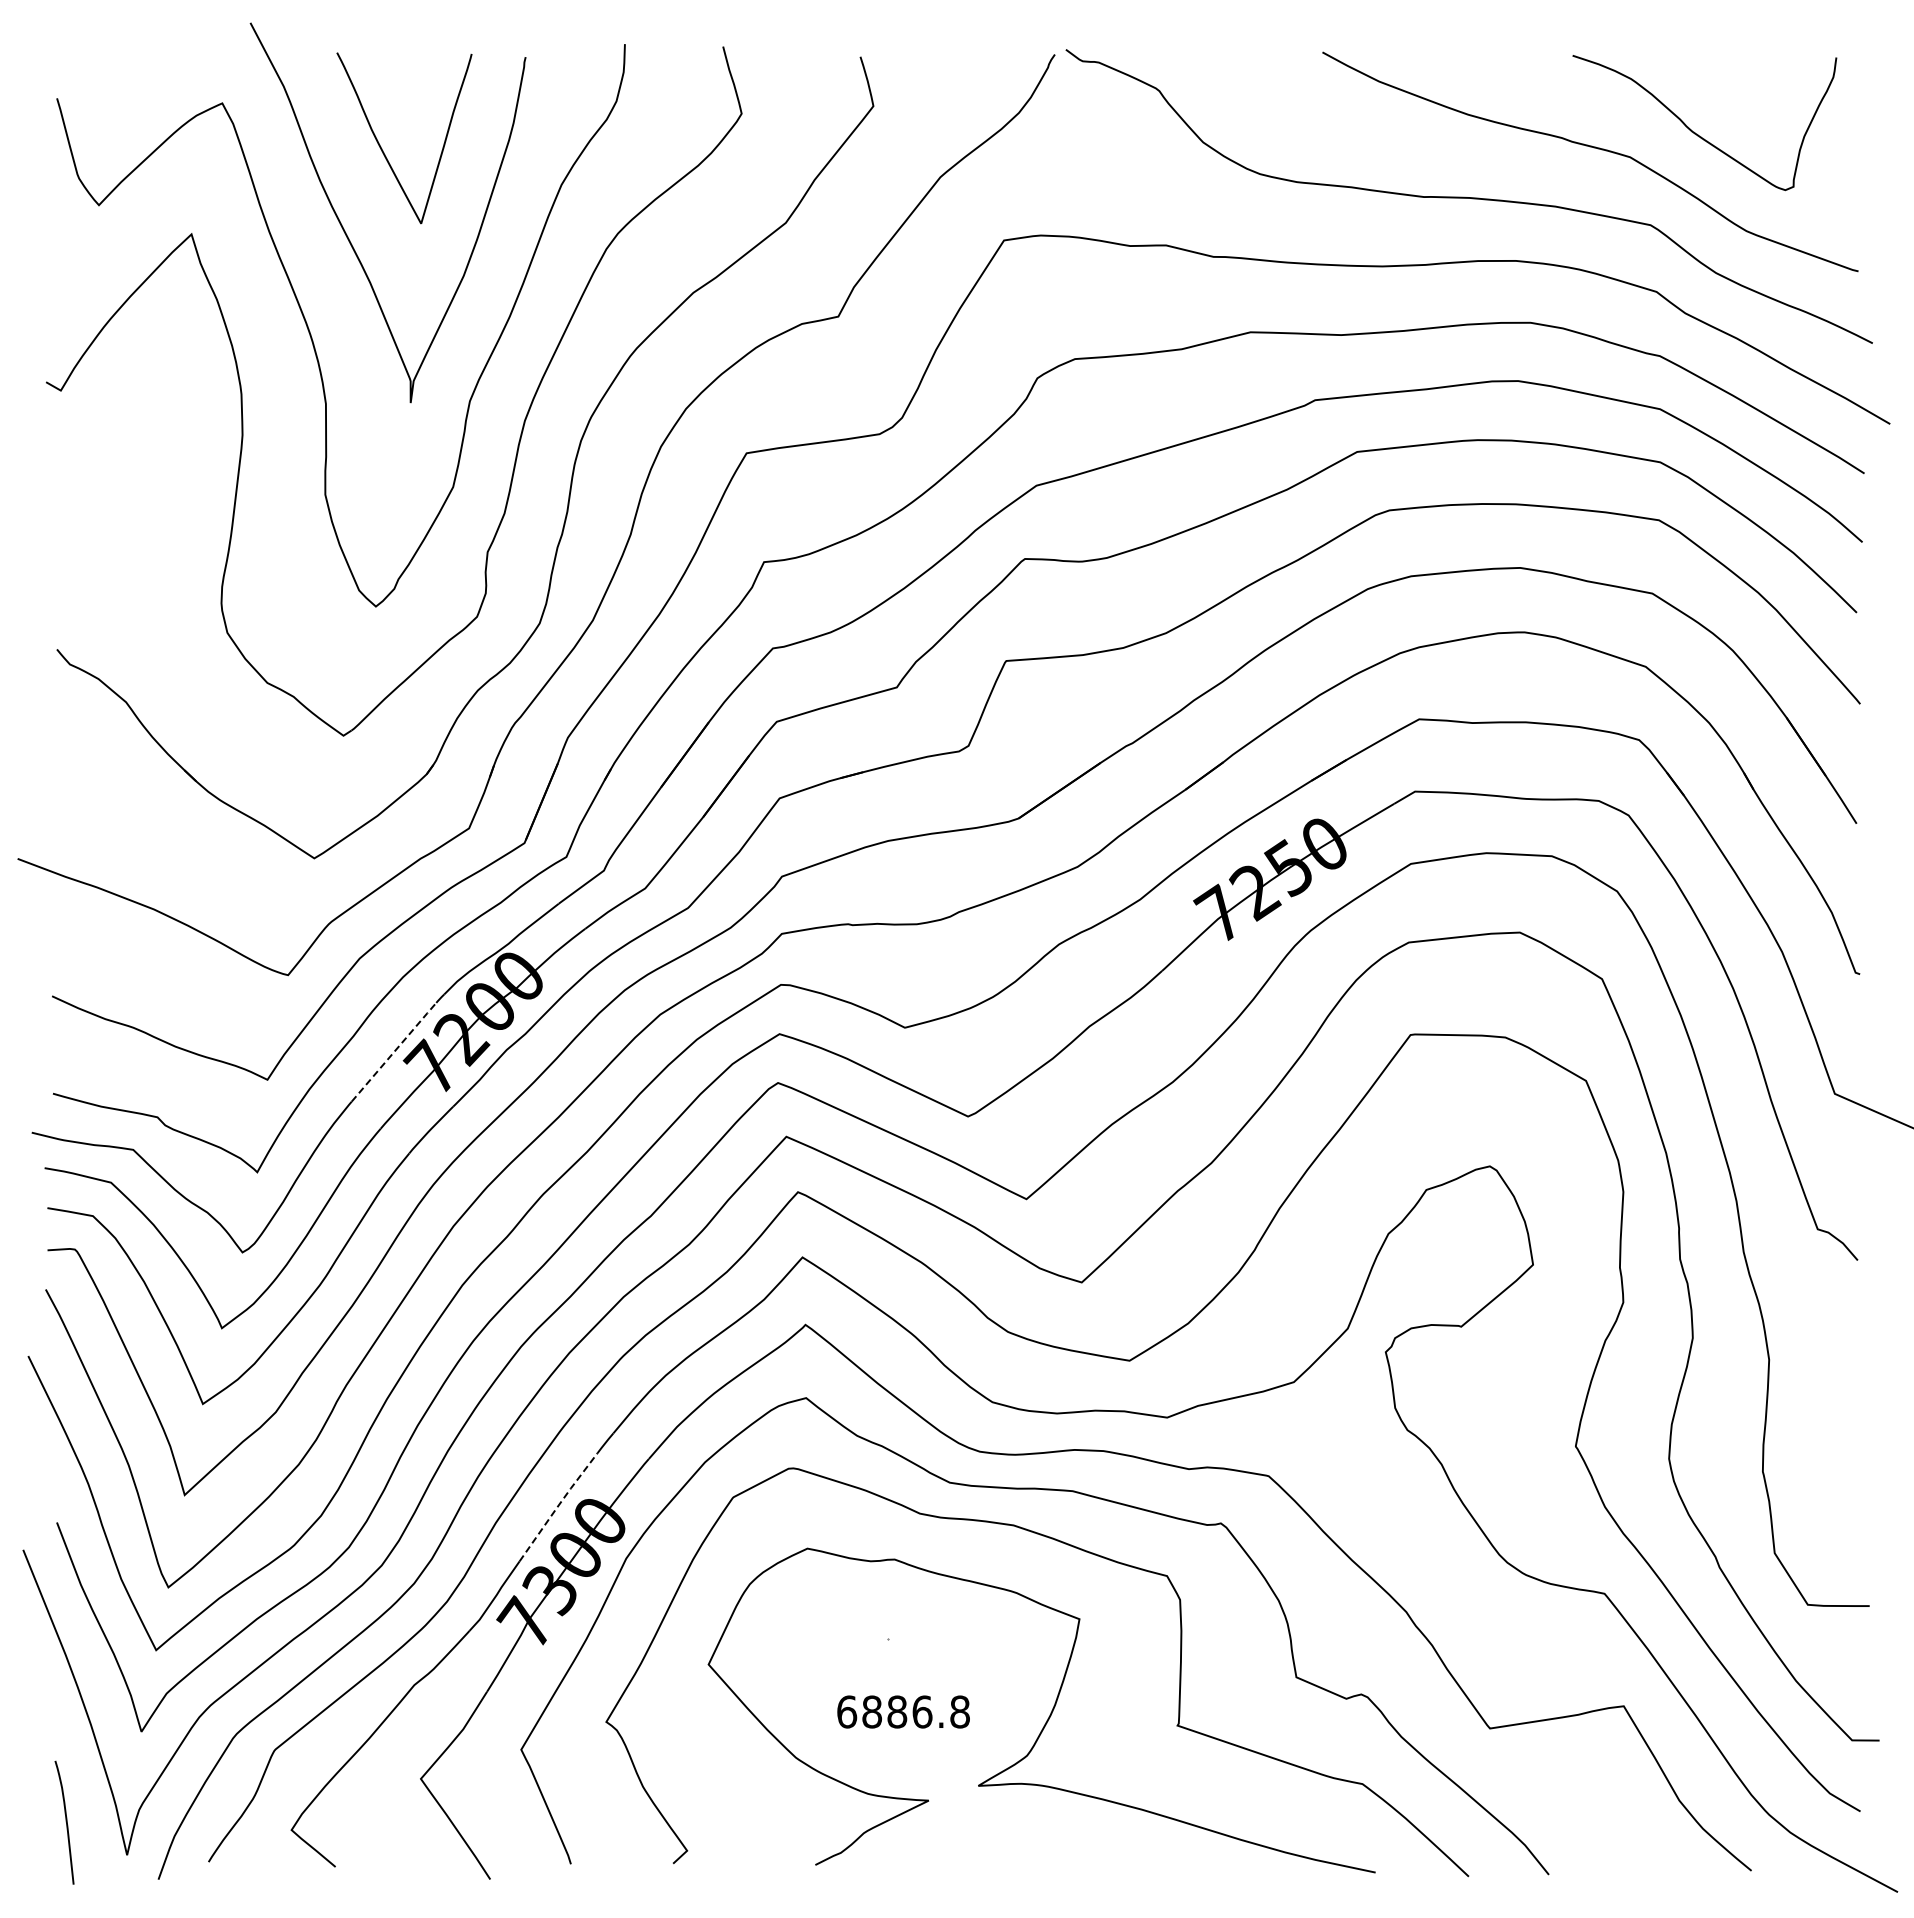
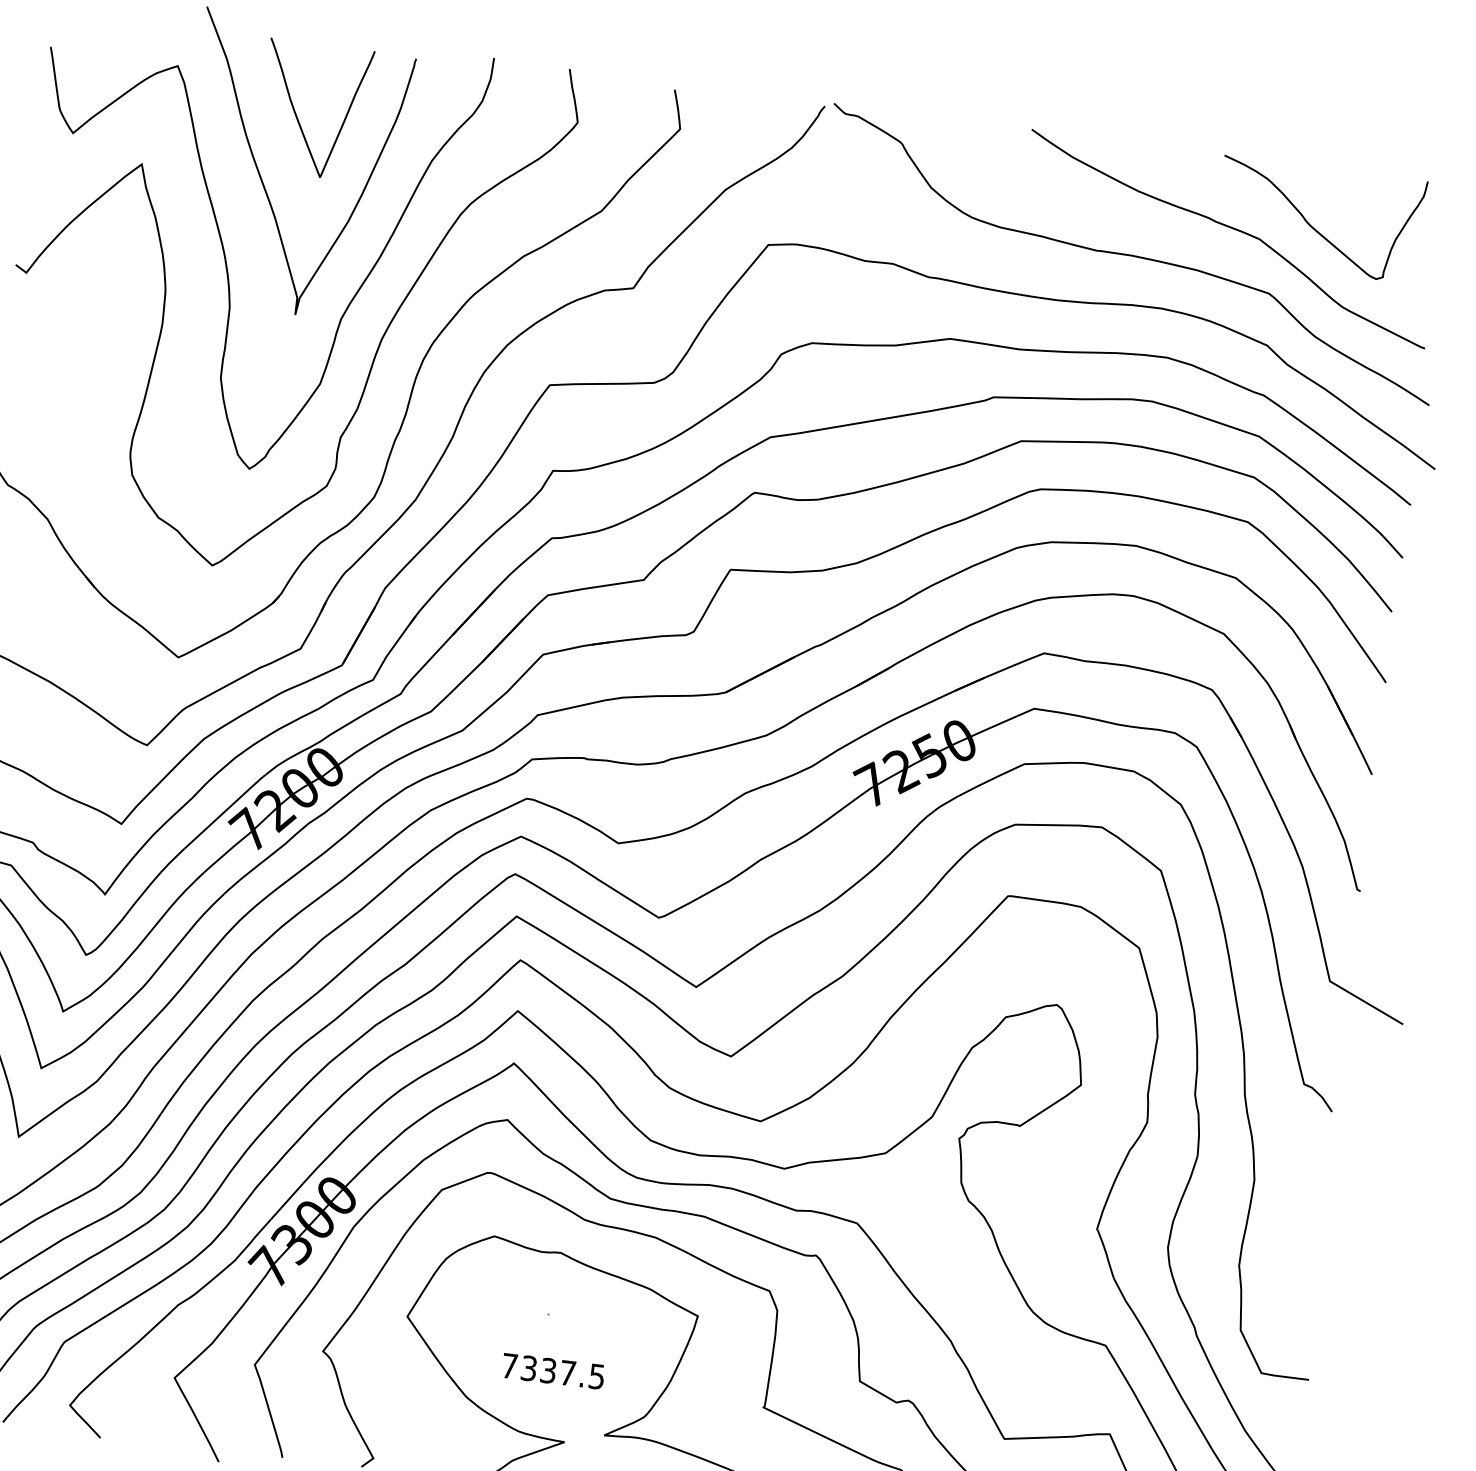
line: (394, 1051) -> (222, 814), dashed -> solid
line: (558, 1505) -> (306, 1179), dashed -> solid
text: (903, 1711) -> (553, 1371), 6886.8 -> 7337.5

